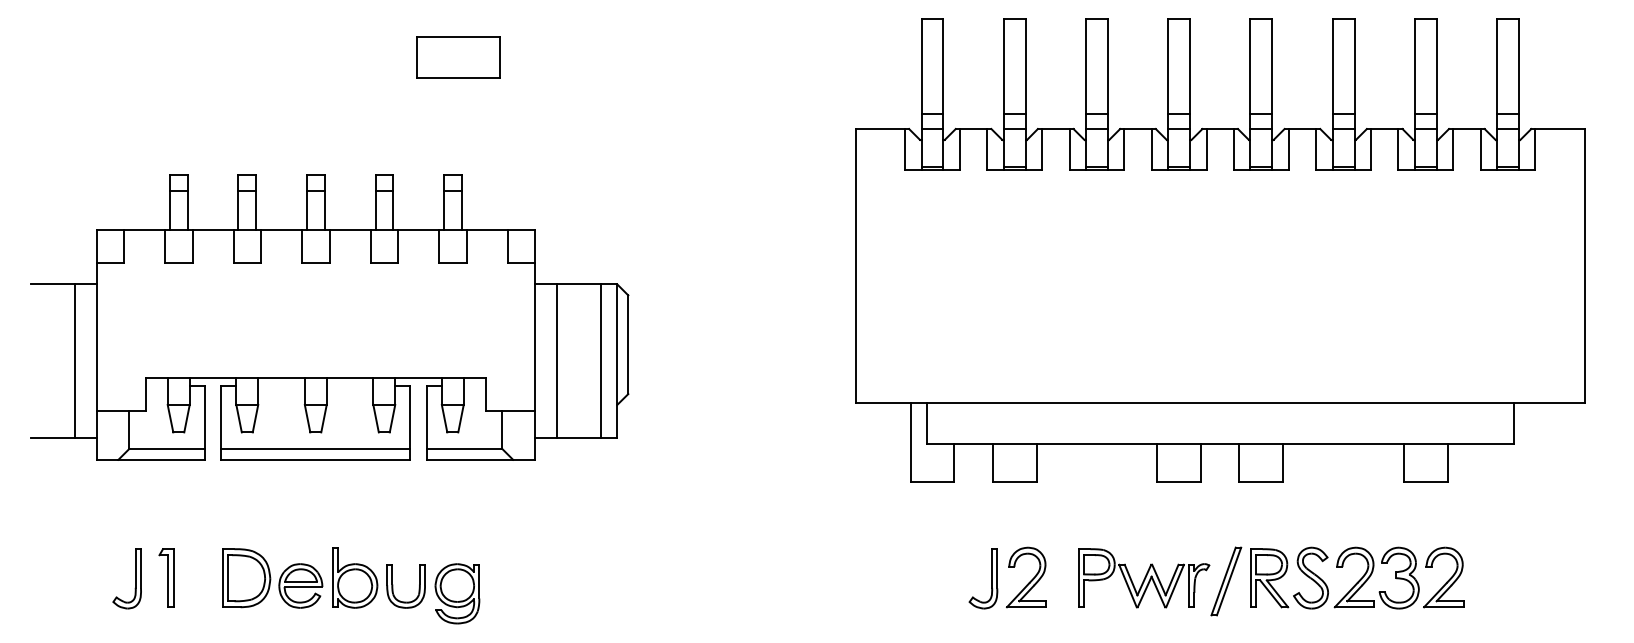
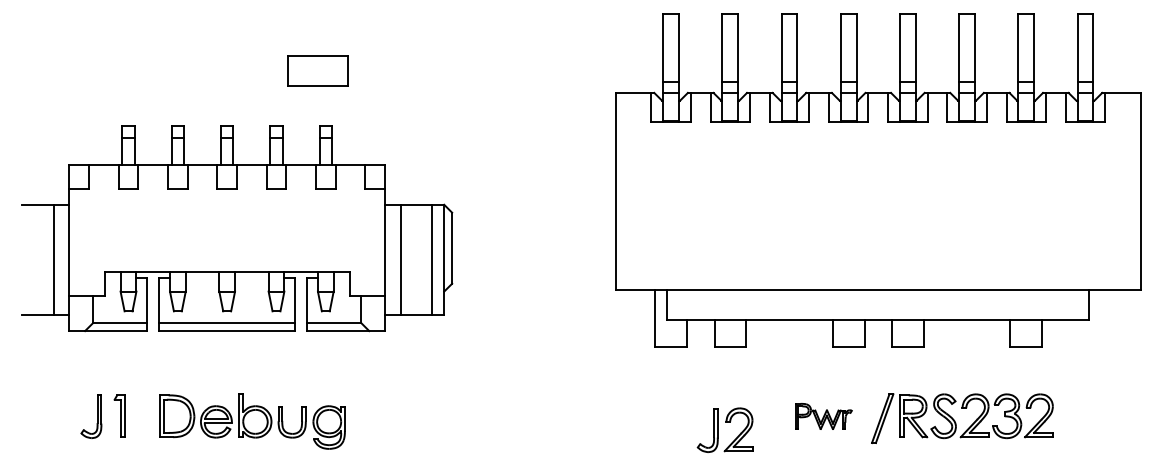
part: (457, 56) -> (317, 70), moved
part: (1006, 577) -> (724, 429), moved
part: (1144, 578) -> (823, 416), size x0.6

